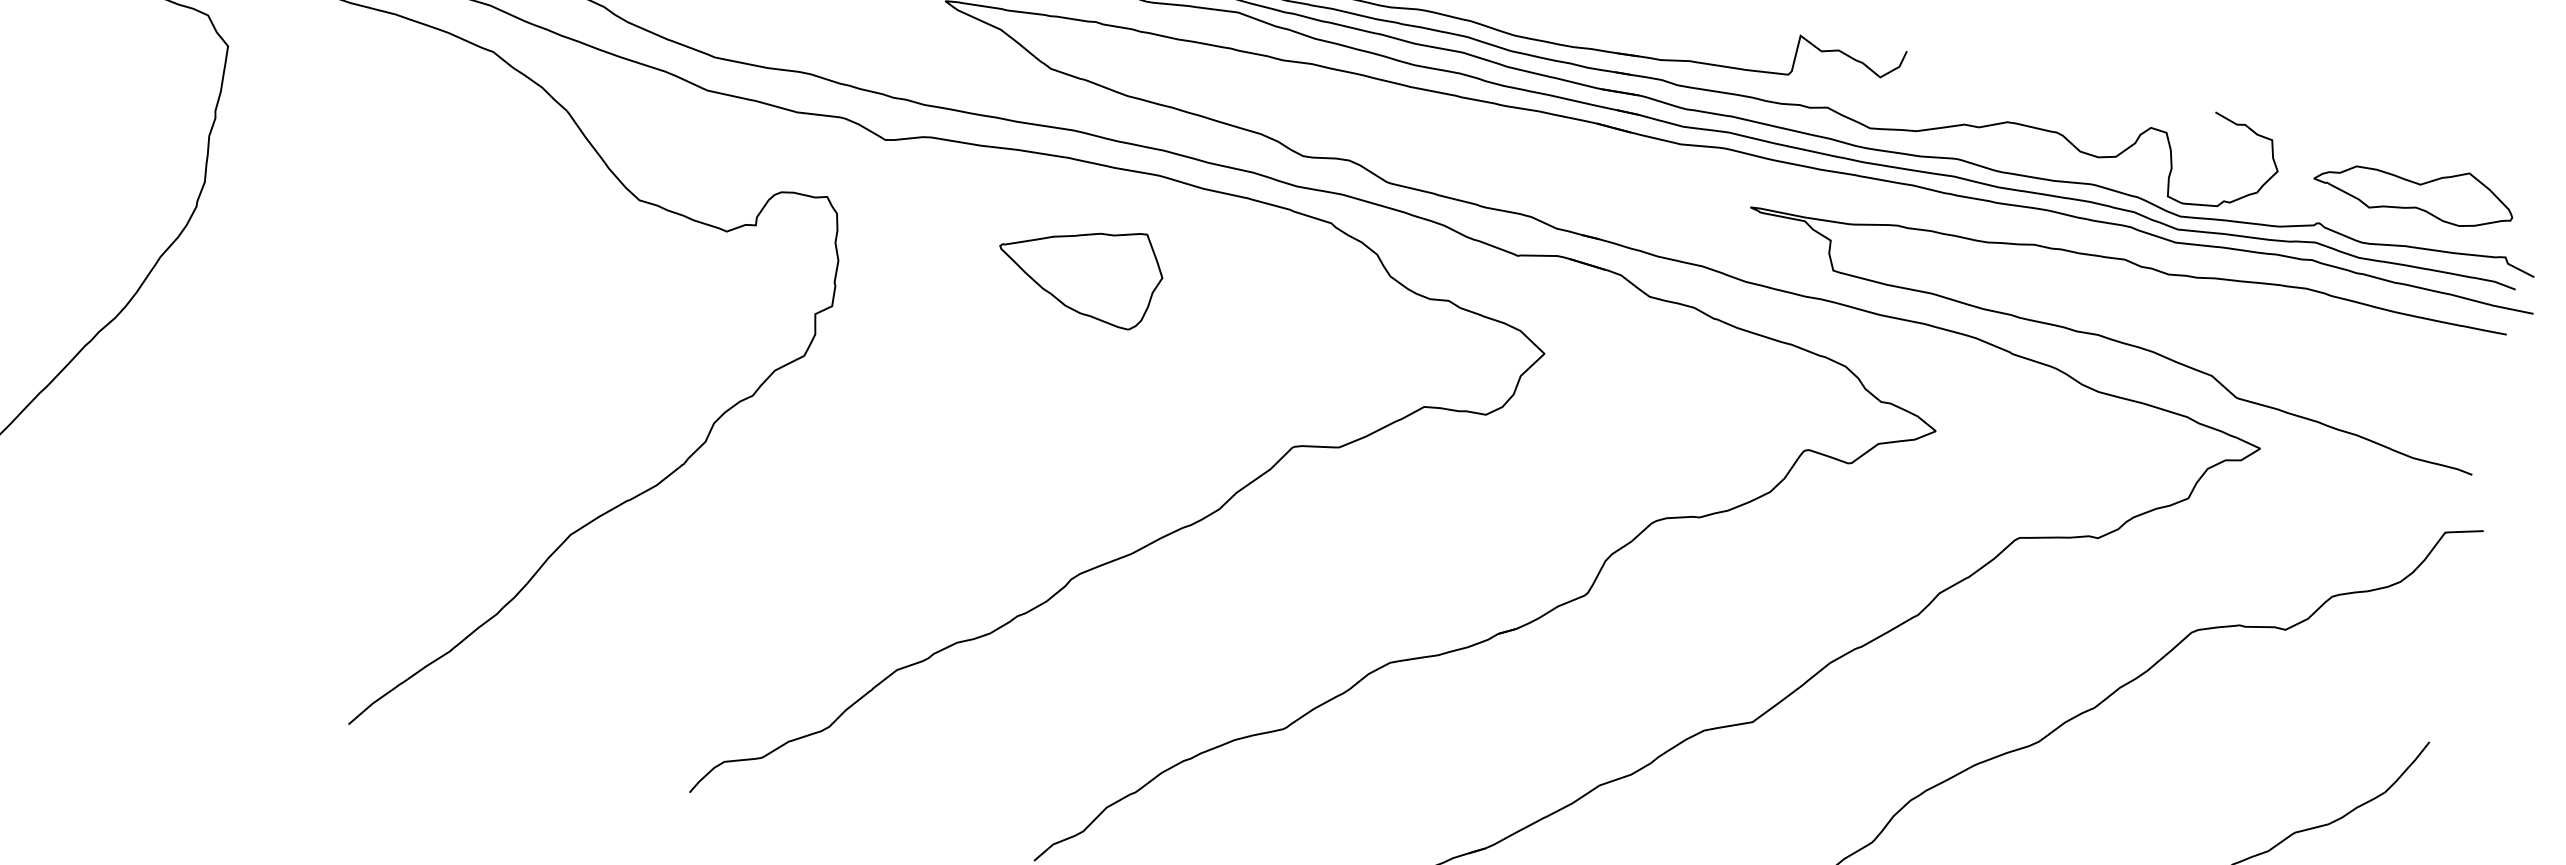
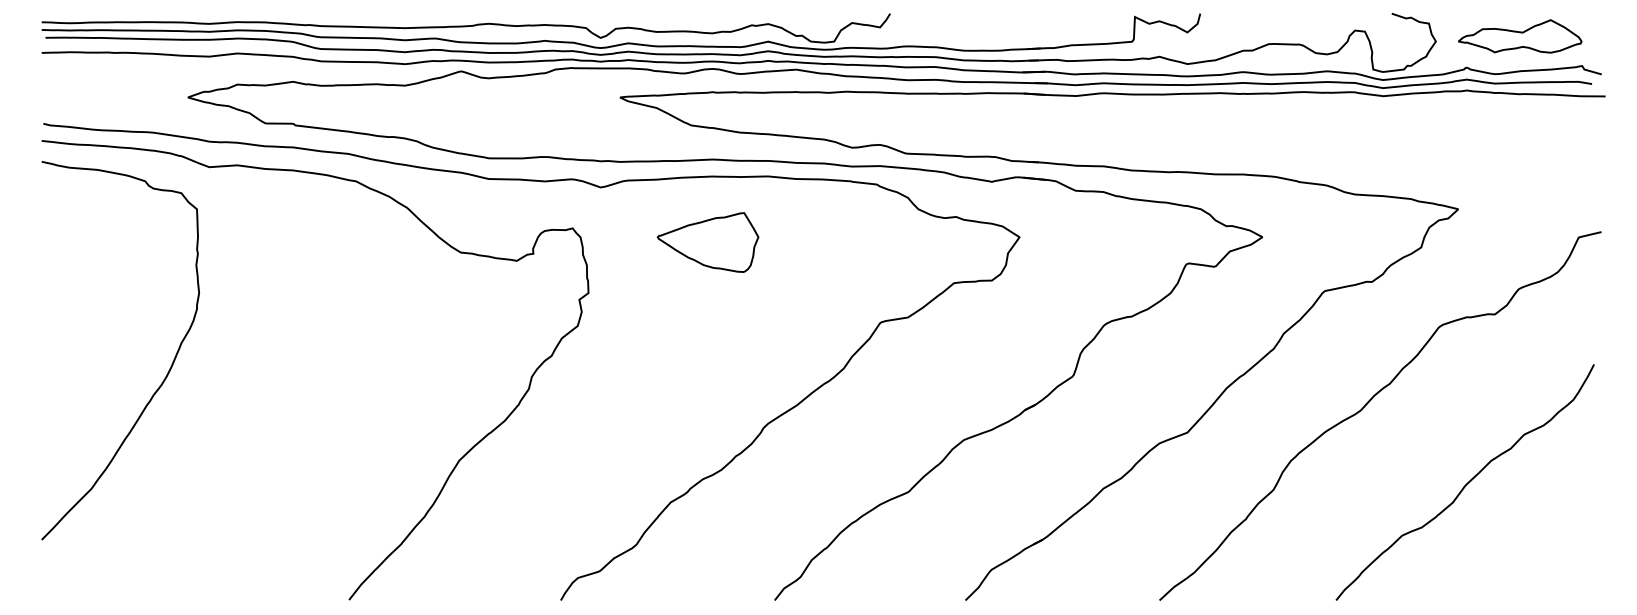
part: (1078, 270) -> (707, 242), moved
curve: (2113, 337) -> (1357, 160), removed

